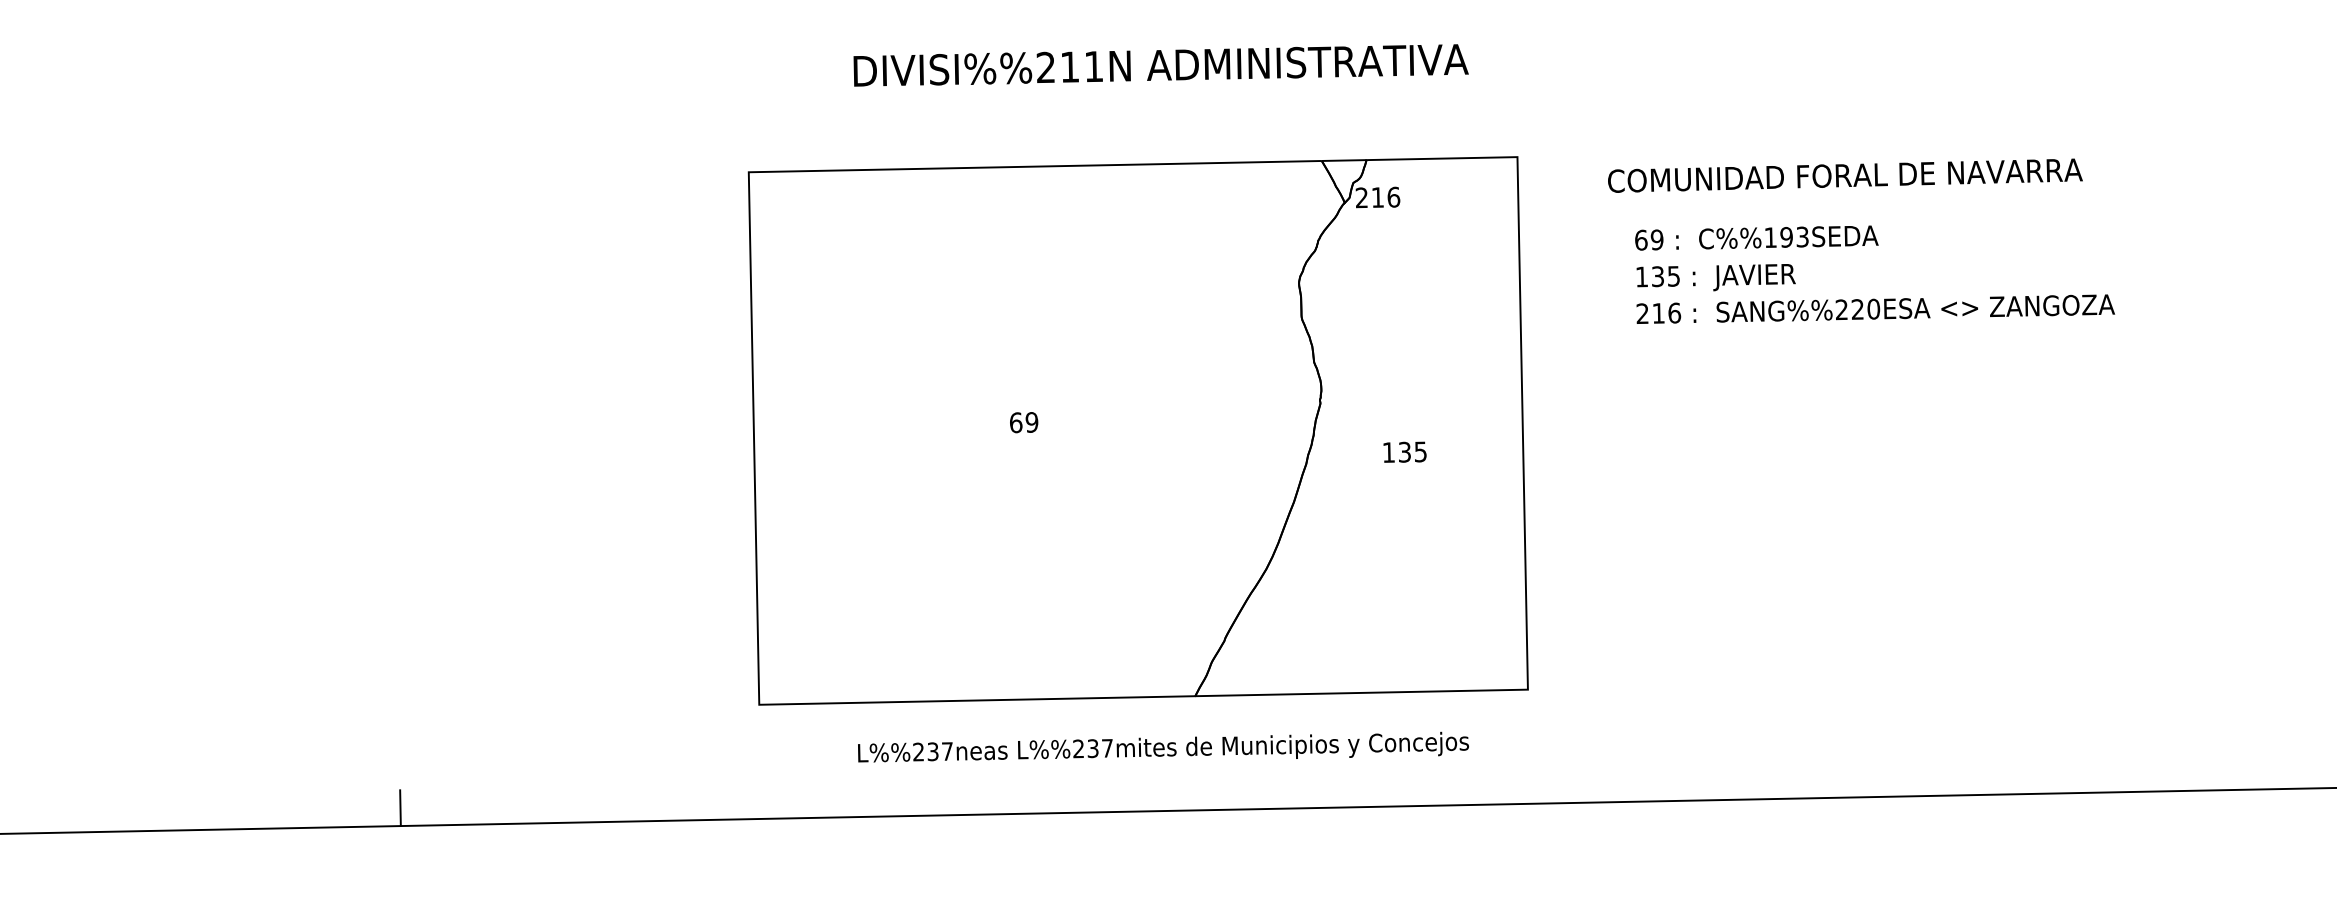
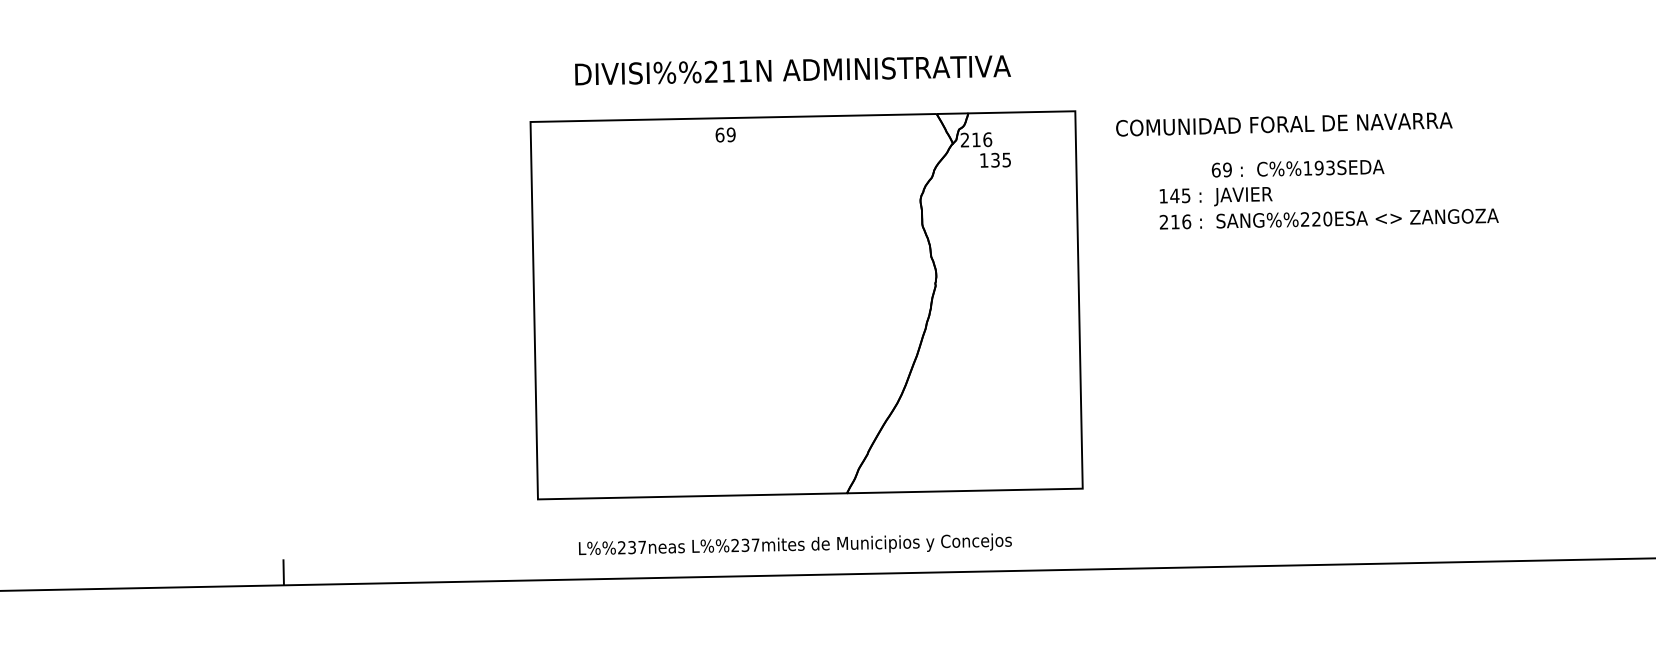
text: (1160, 65) -> (792, 70), moved
text: (1845, 175) -> (1284, 124), moved
text: (1756, 237) -> (1297, 168), moved
text: (1657, 276) -> (1174, 195), 135 -> 145
text: (1024, 422) -> (725, 134), moved
text: (1404, 451) -> (995, 159), moved
text: (1163, 746) -> (795, 543), moved

